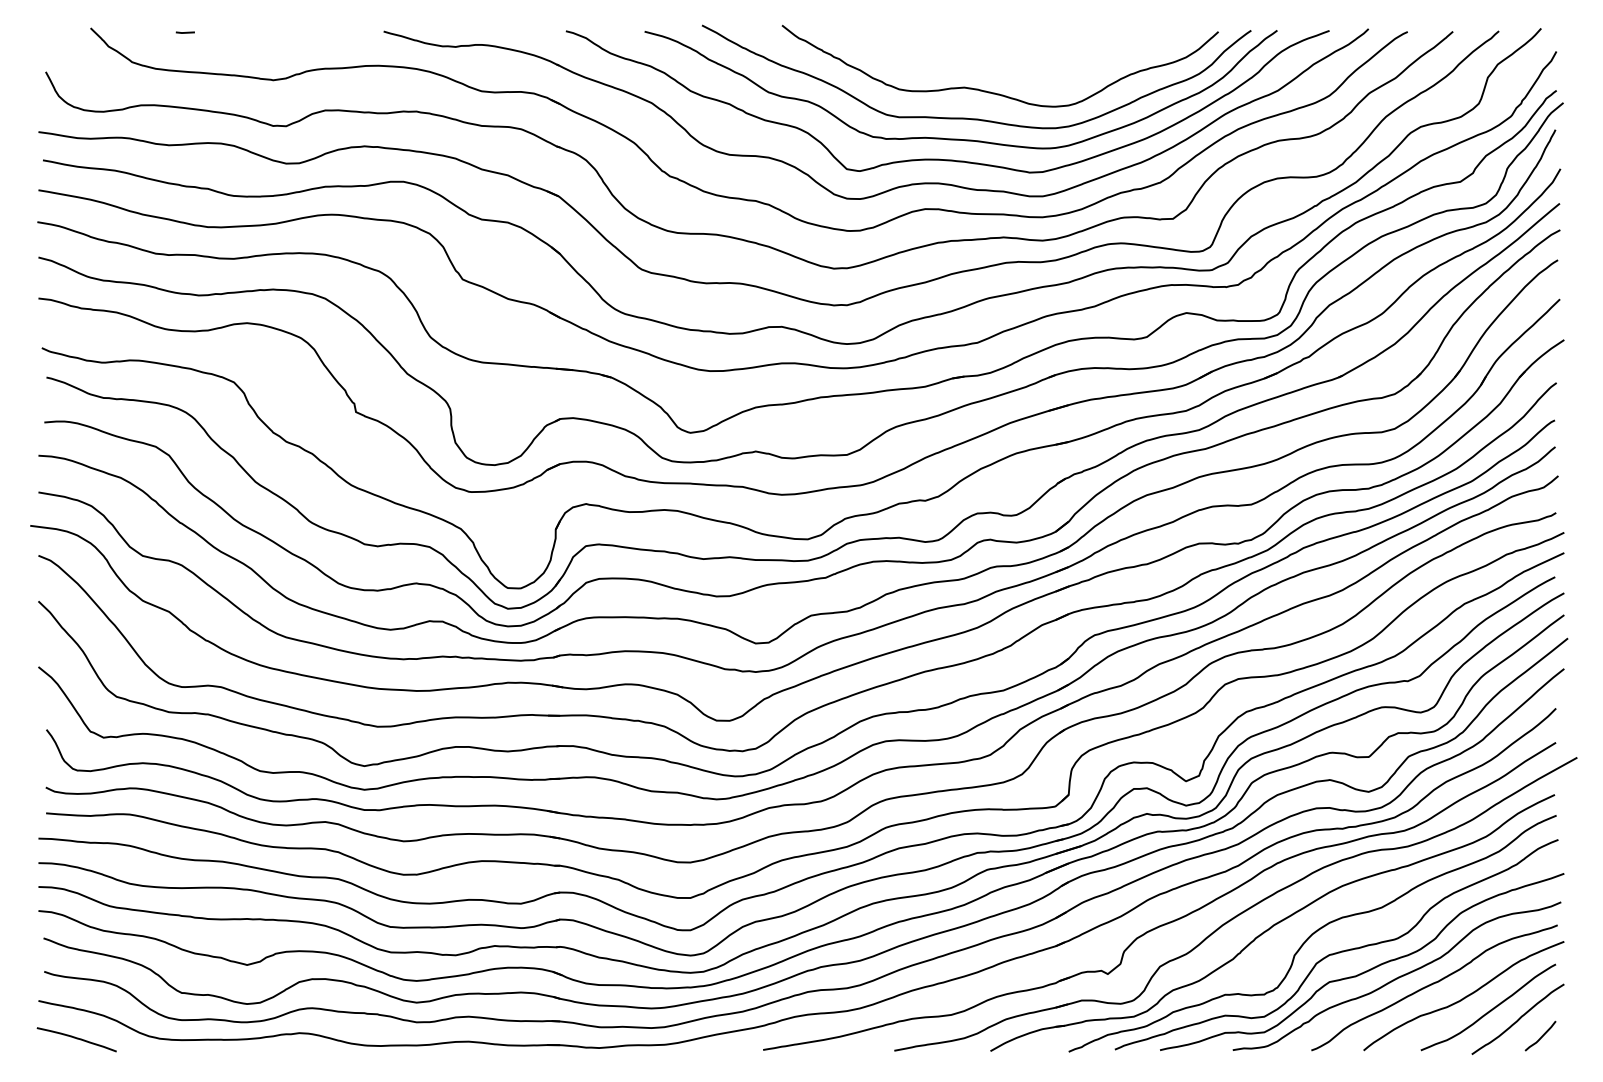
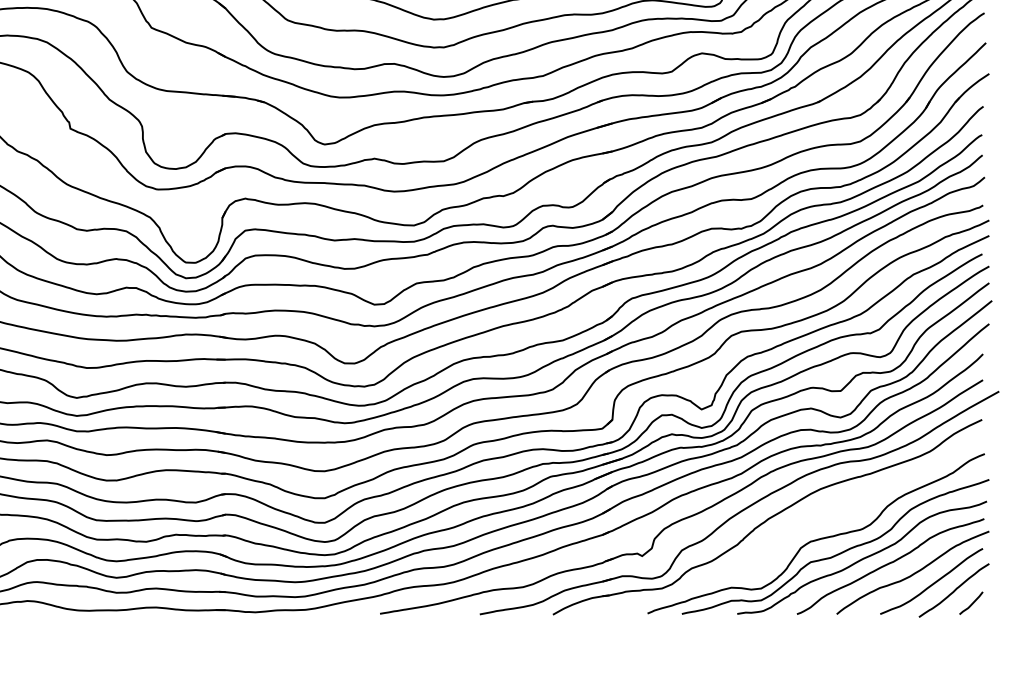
curve: (1312, 933) -> (797, 525), removed

